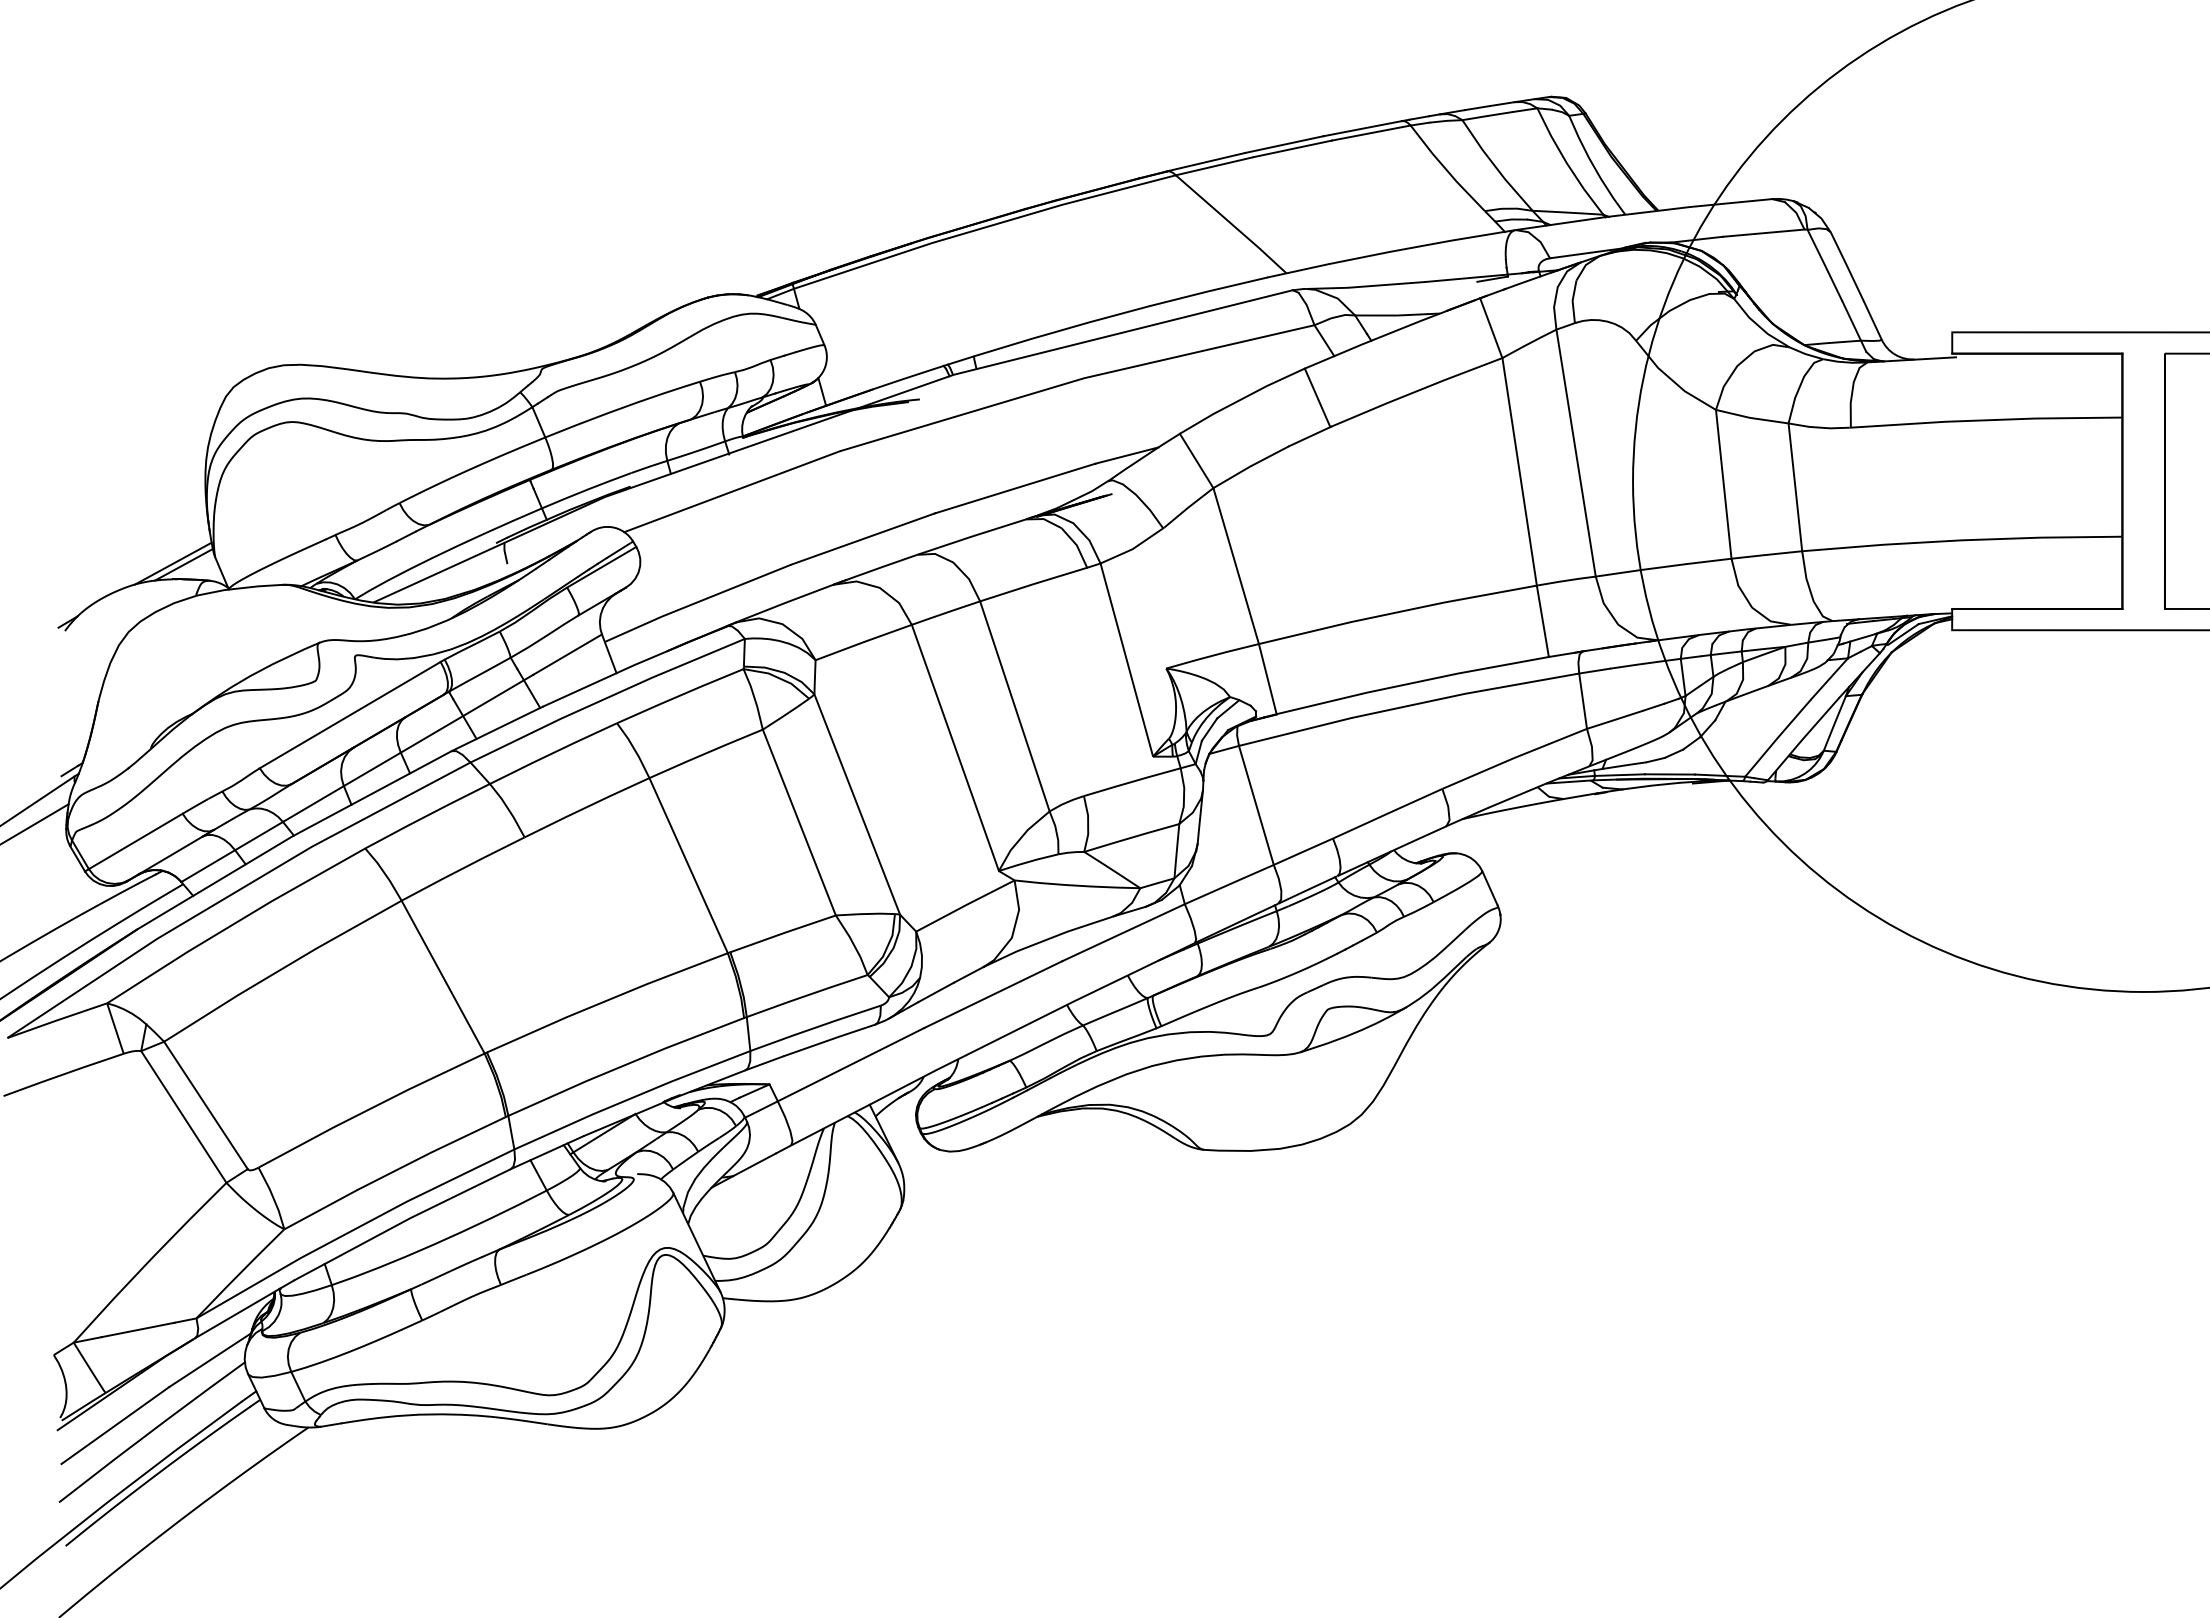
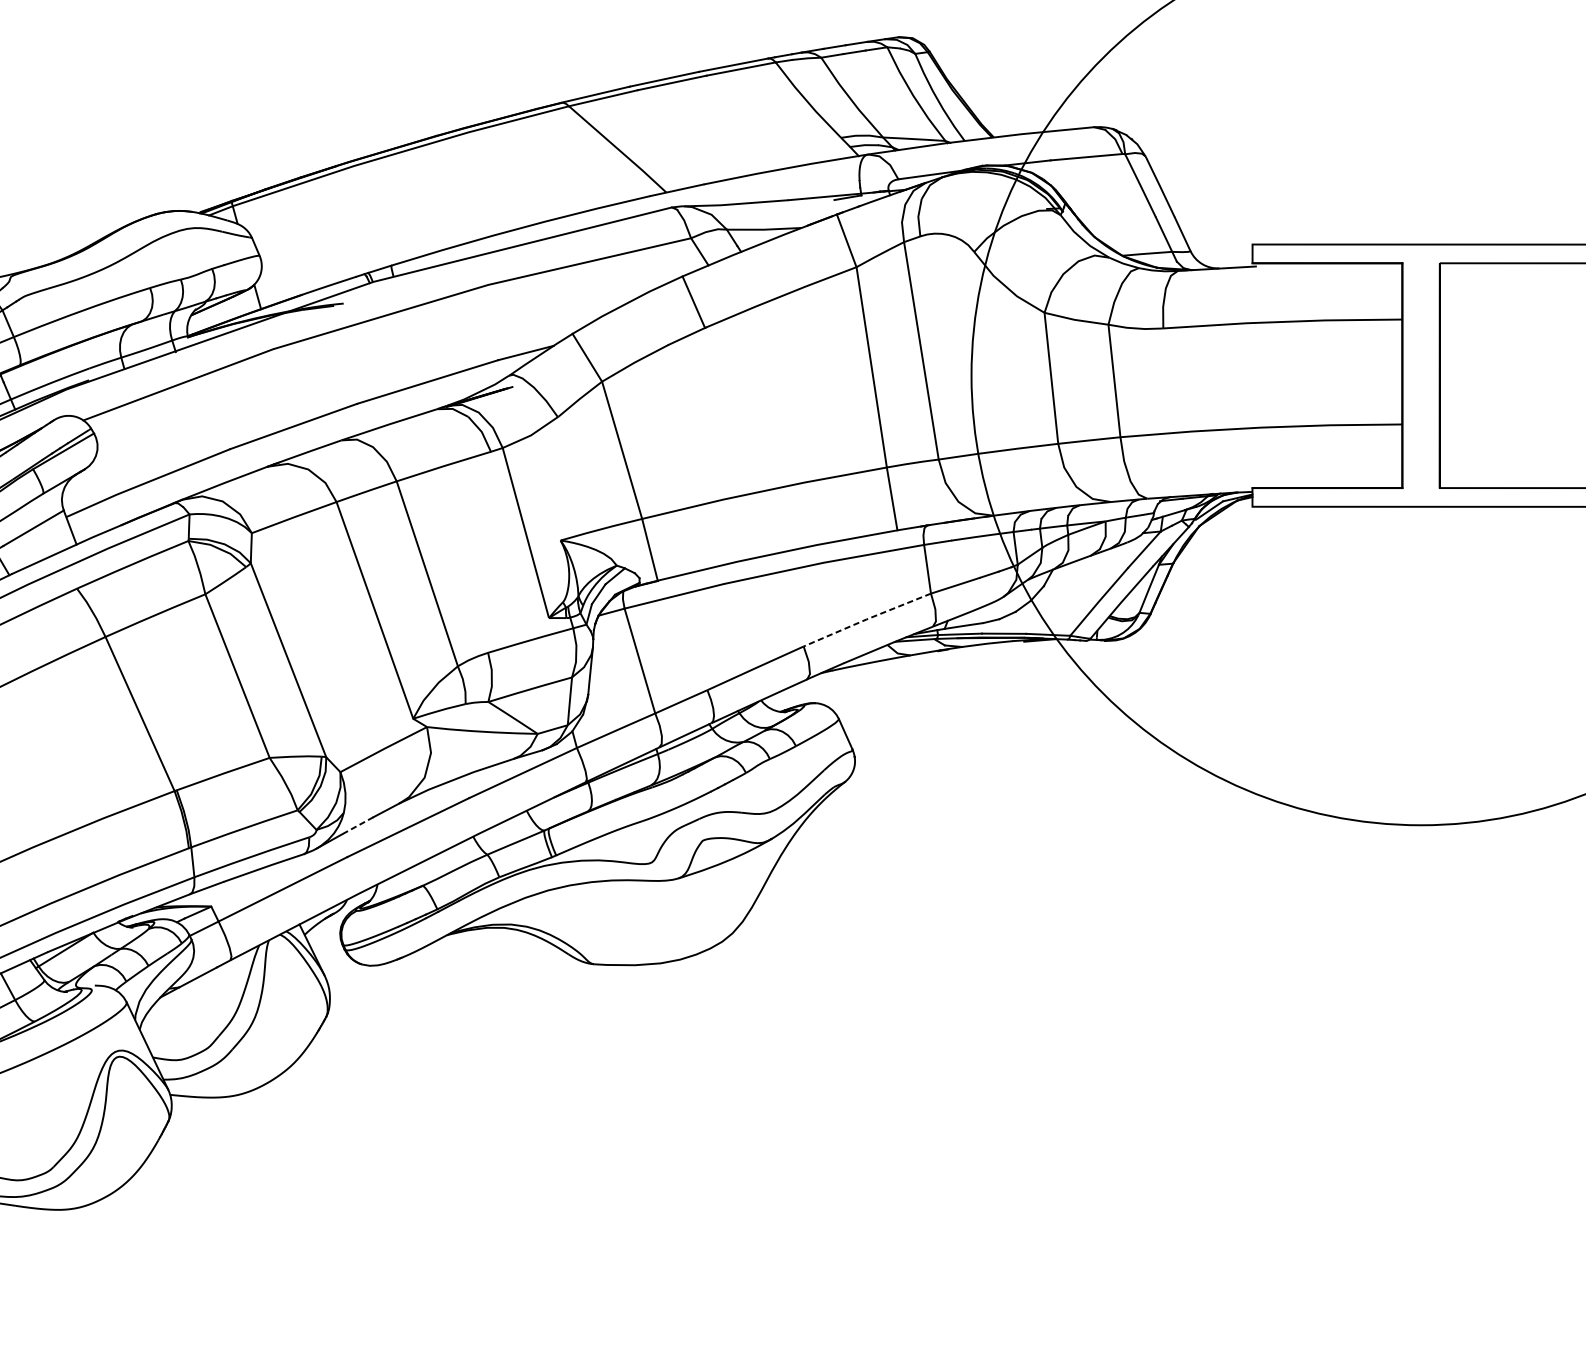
line: (1514, 758) -> (867, 619), solid -> dashed
line: (935, 992) -> (357, 825), solid -> dashed

